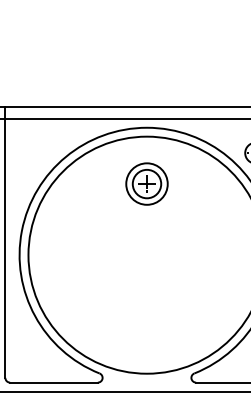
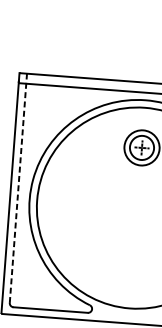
line: (5, 241) -> (18, 187), solid -> dashed

